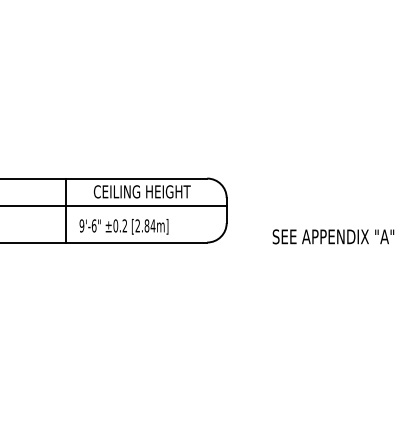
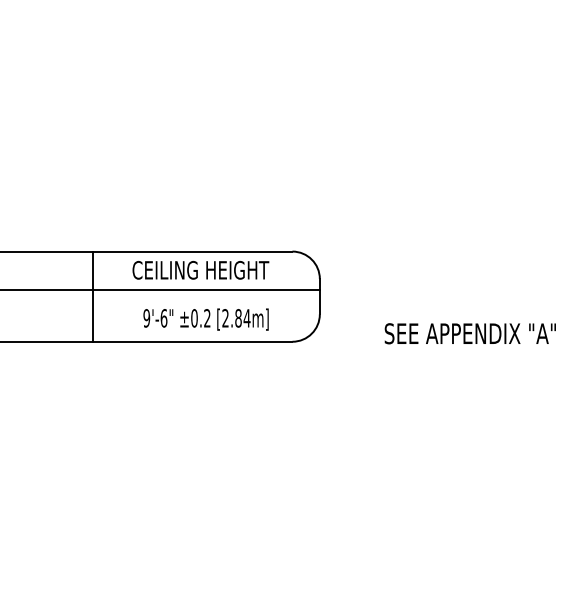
text: (123, 226) -> (205, 319), moved

